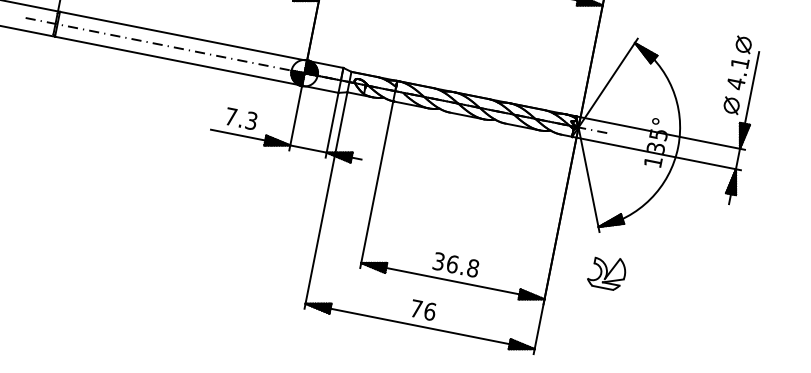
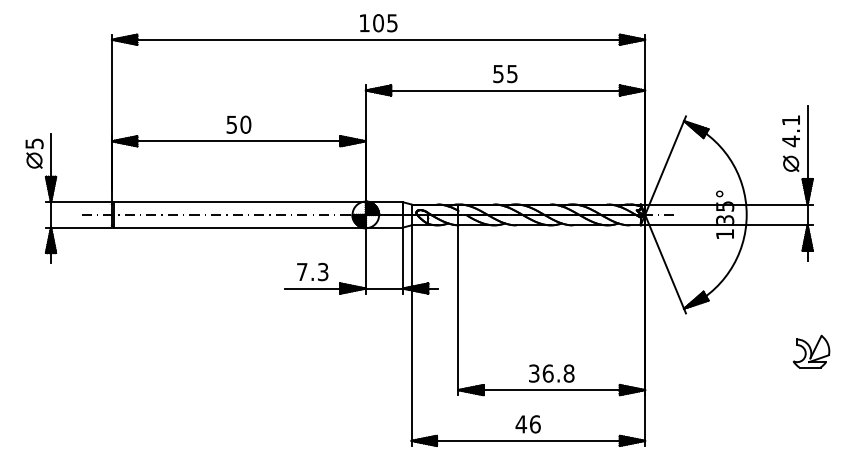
part: (744, 44) -> (791, 101), removed
part: (607, 272) -> (811, 351), moved
text: (416, 309) -> (521, 424), 76 -> 46

